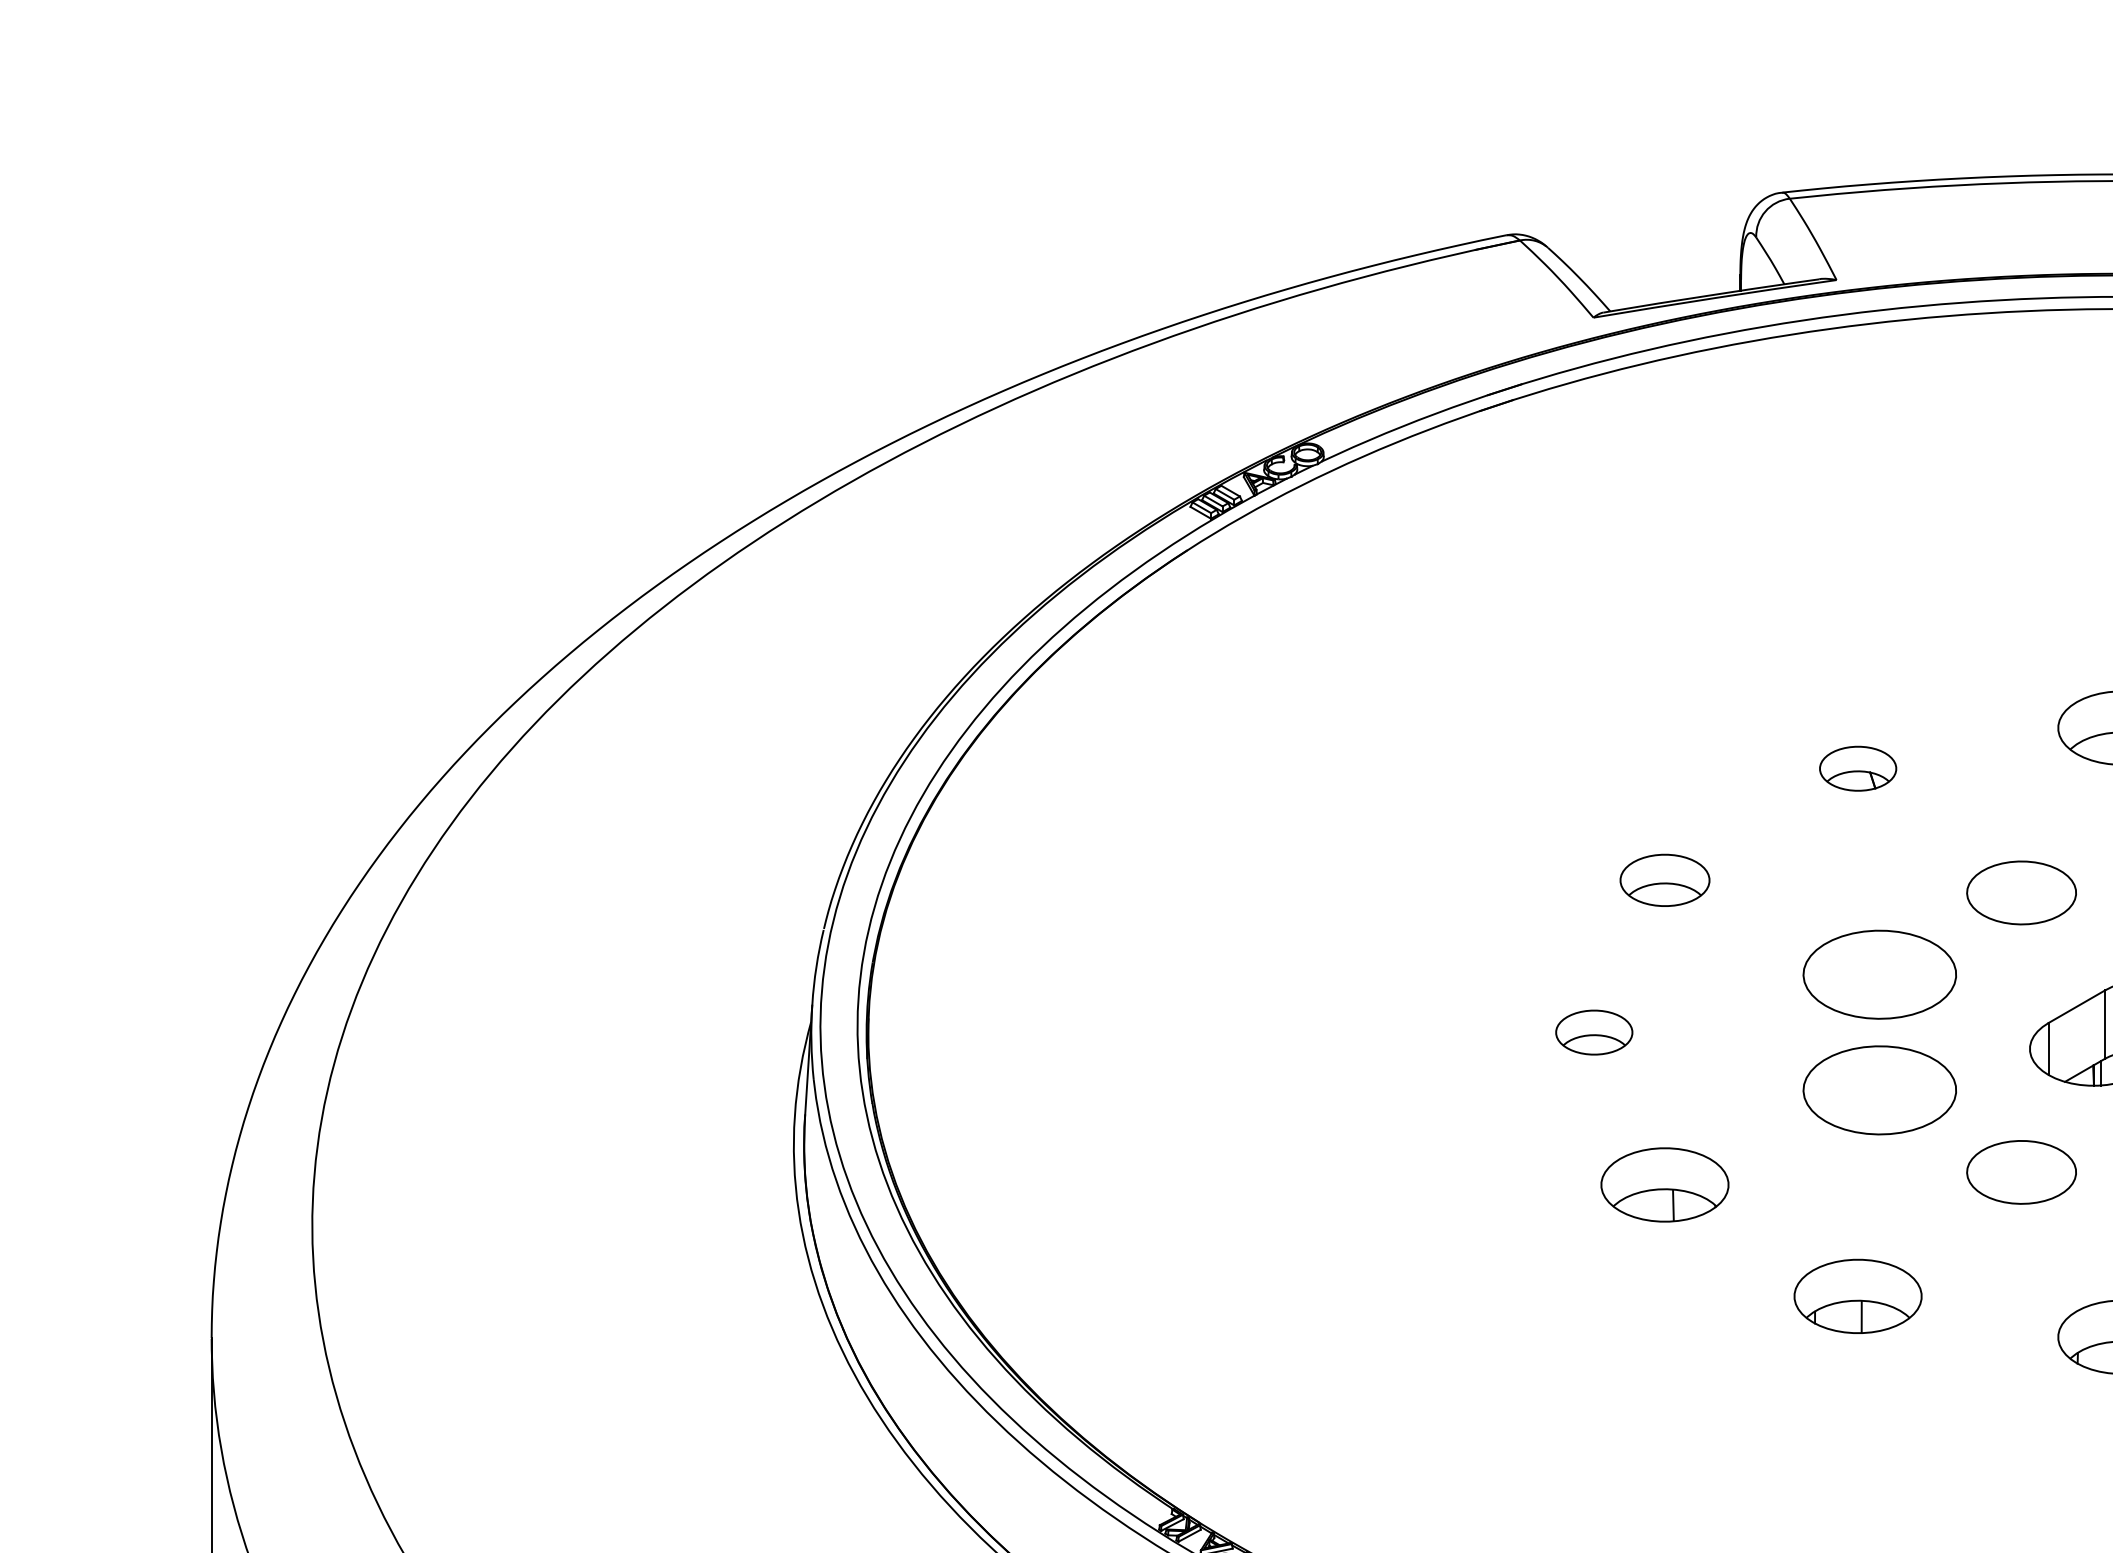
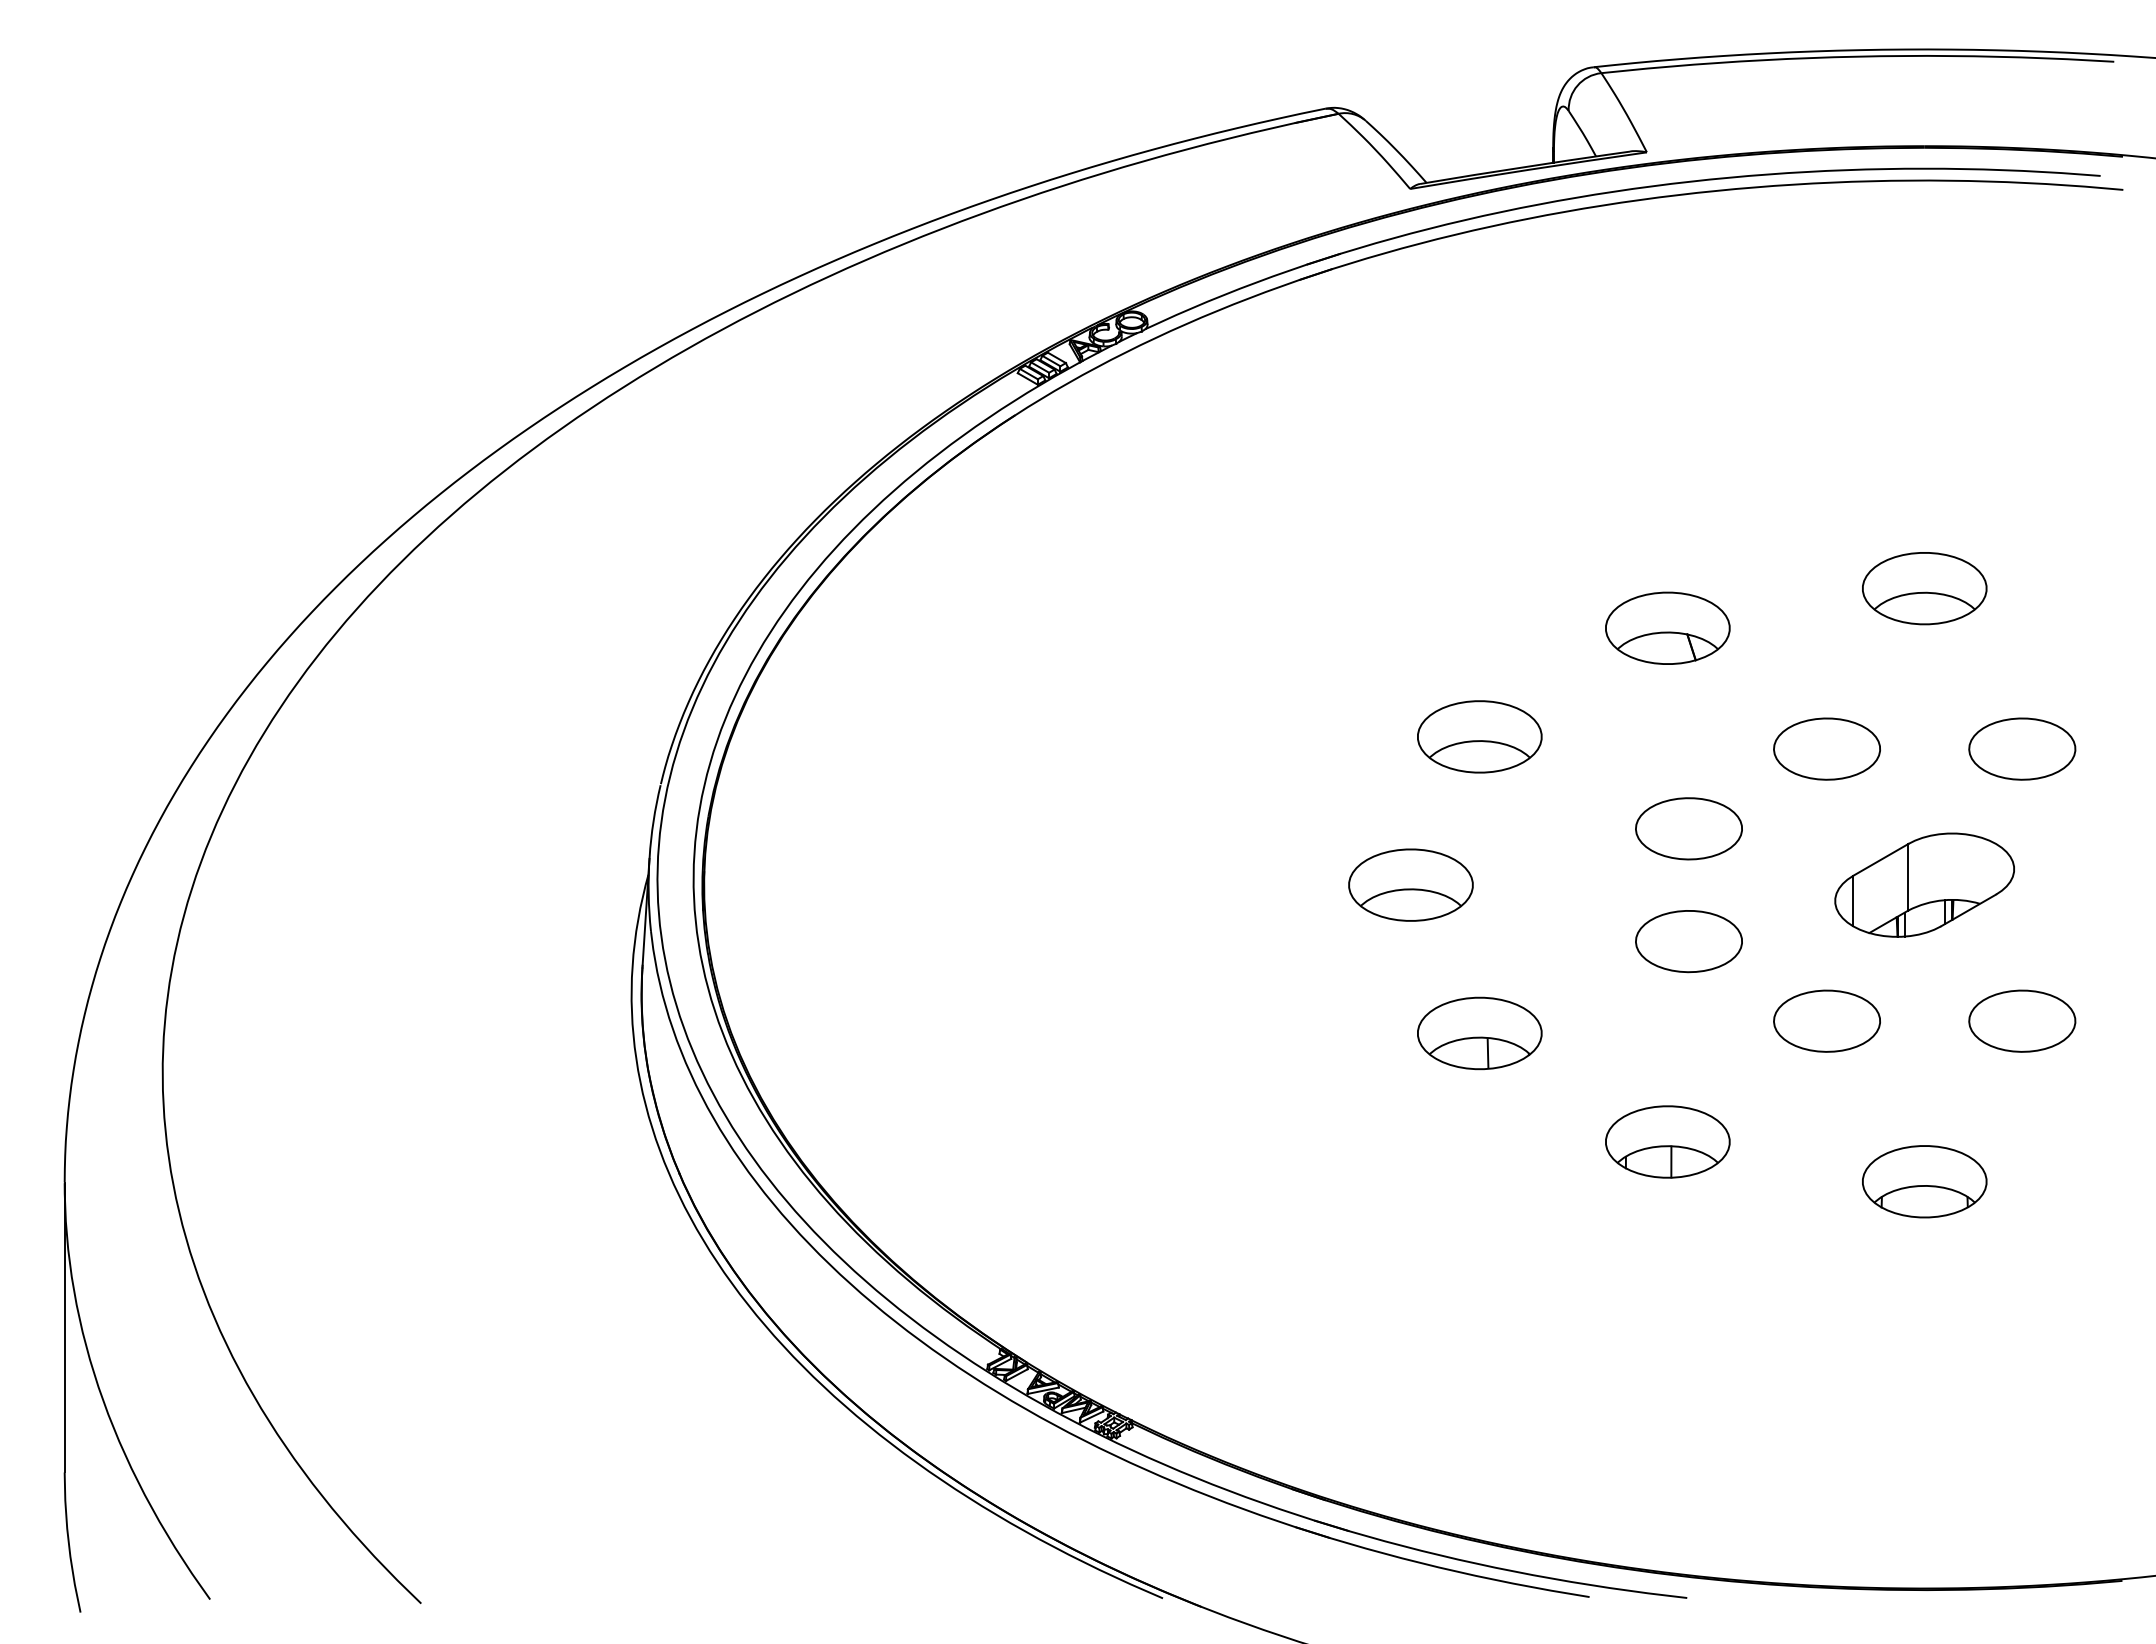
part: (1857, 768) -> (1667, 627), size x1.67
part: (1664, 879) -> (1479, 736), size x1.43
part: (1879, 974) -> (1688, 828), size x0.71
part: (1593, 1031) -> (1410, 884), size x1.67
part: (1879, 1090) -> (1688, 941), size x0.71

